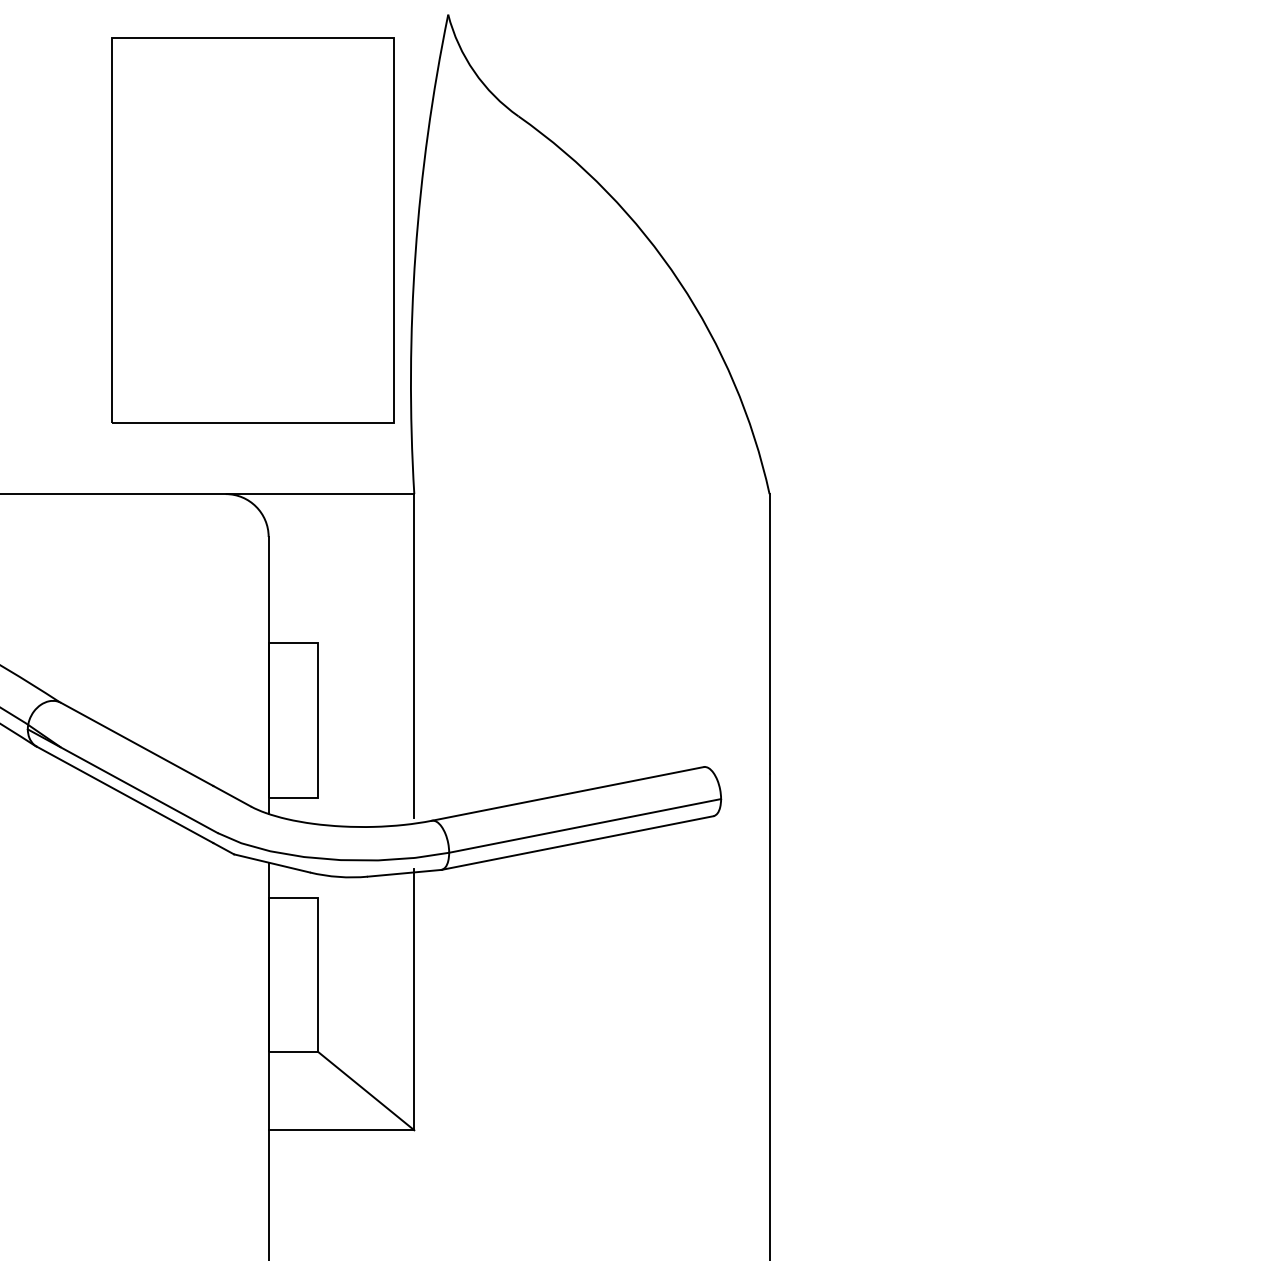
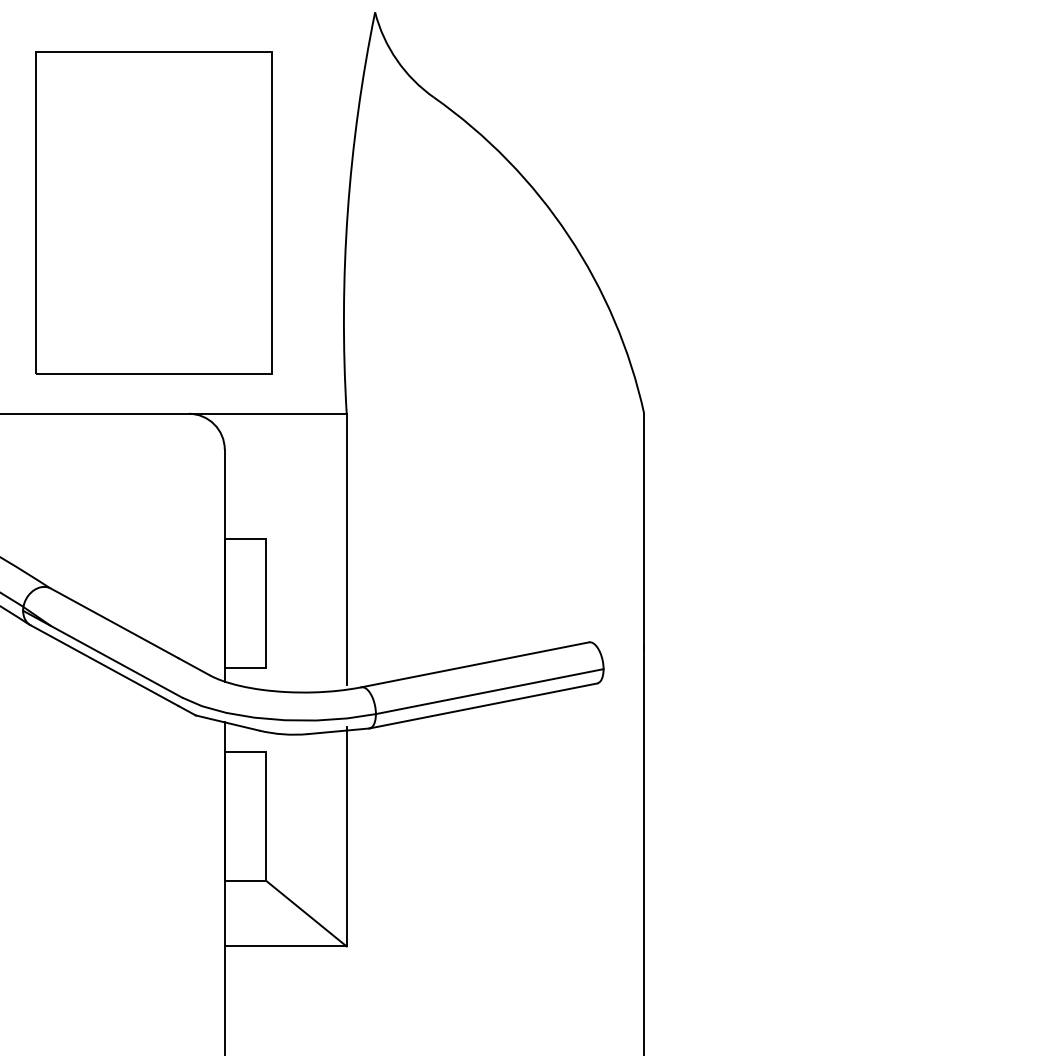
part: (252, 230) -> (153, 213), moved

